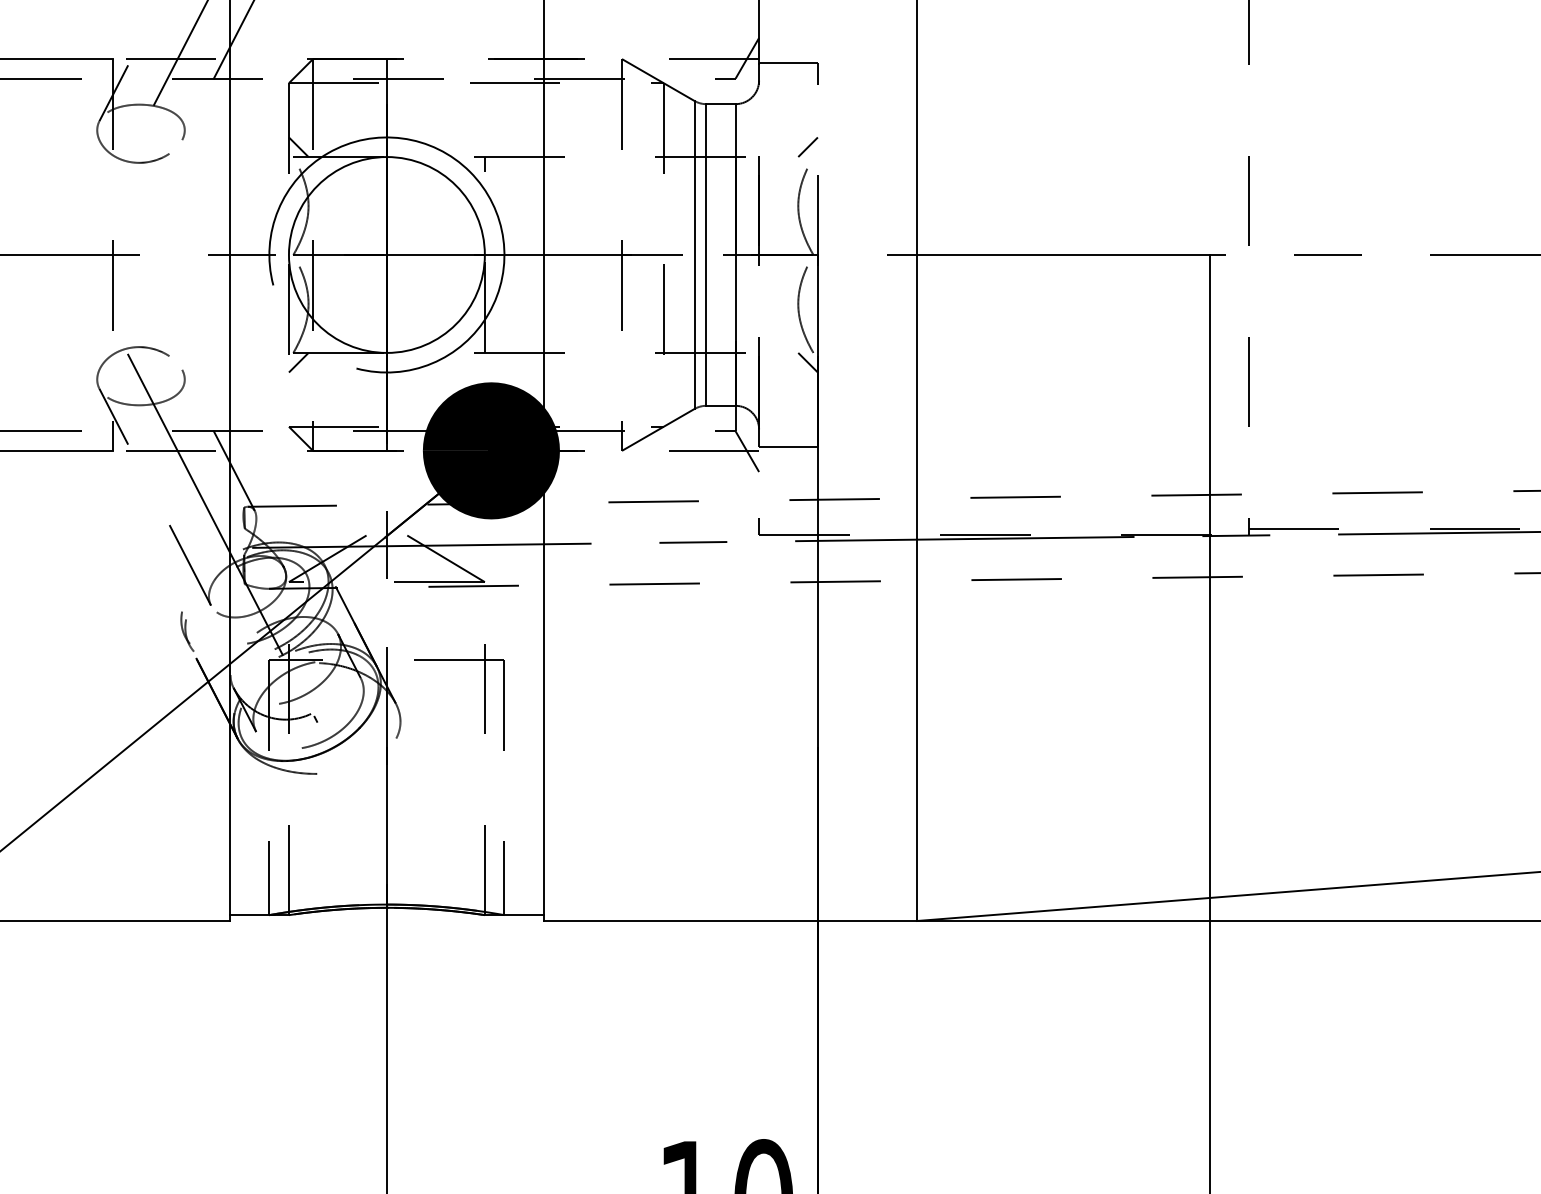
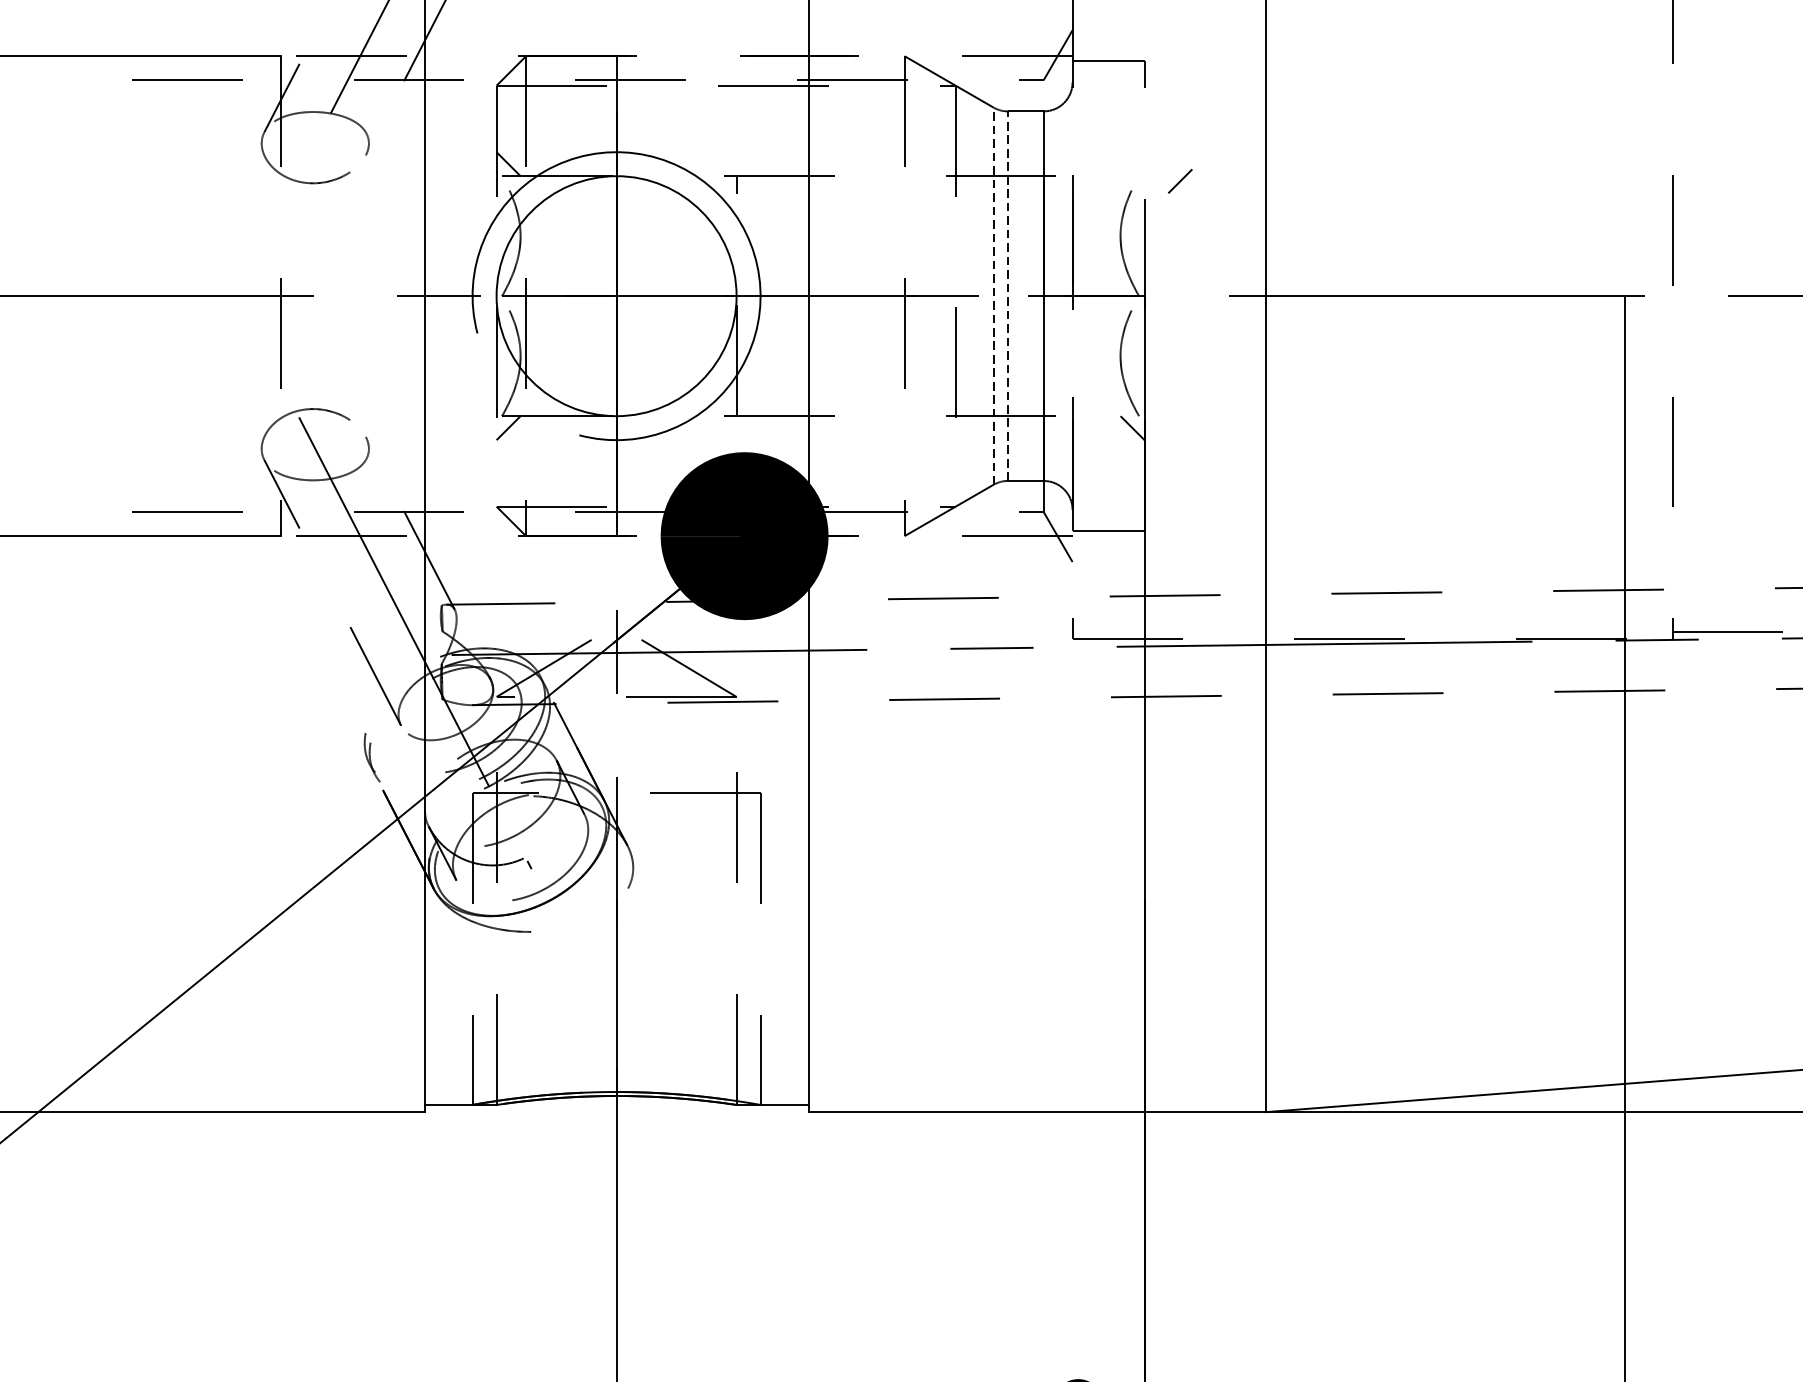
line: (807, 147) -> (1179, 181), moved
line: (694, 254) -> (993, 295), solid -> dashed
line: (706, 254) -> (1008, 295), solid -> dashed

